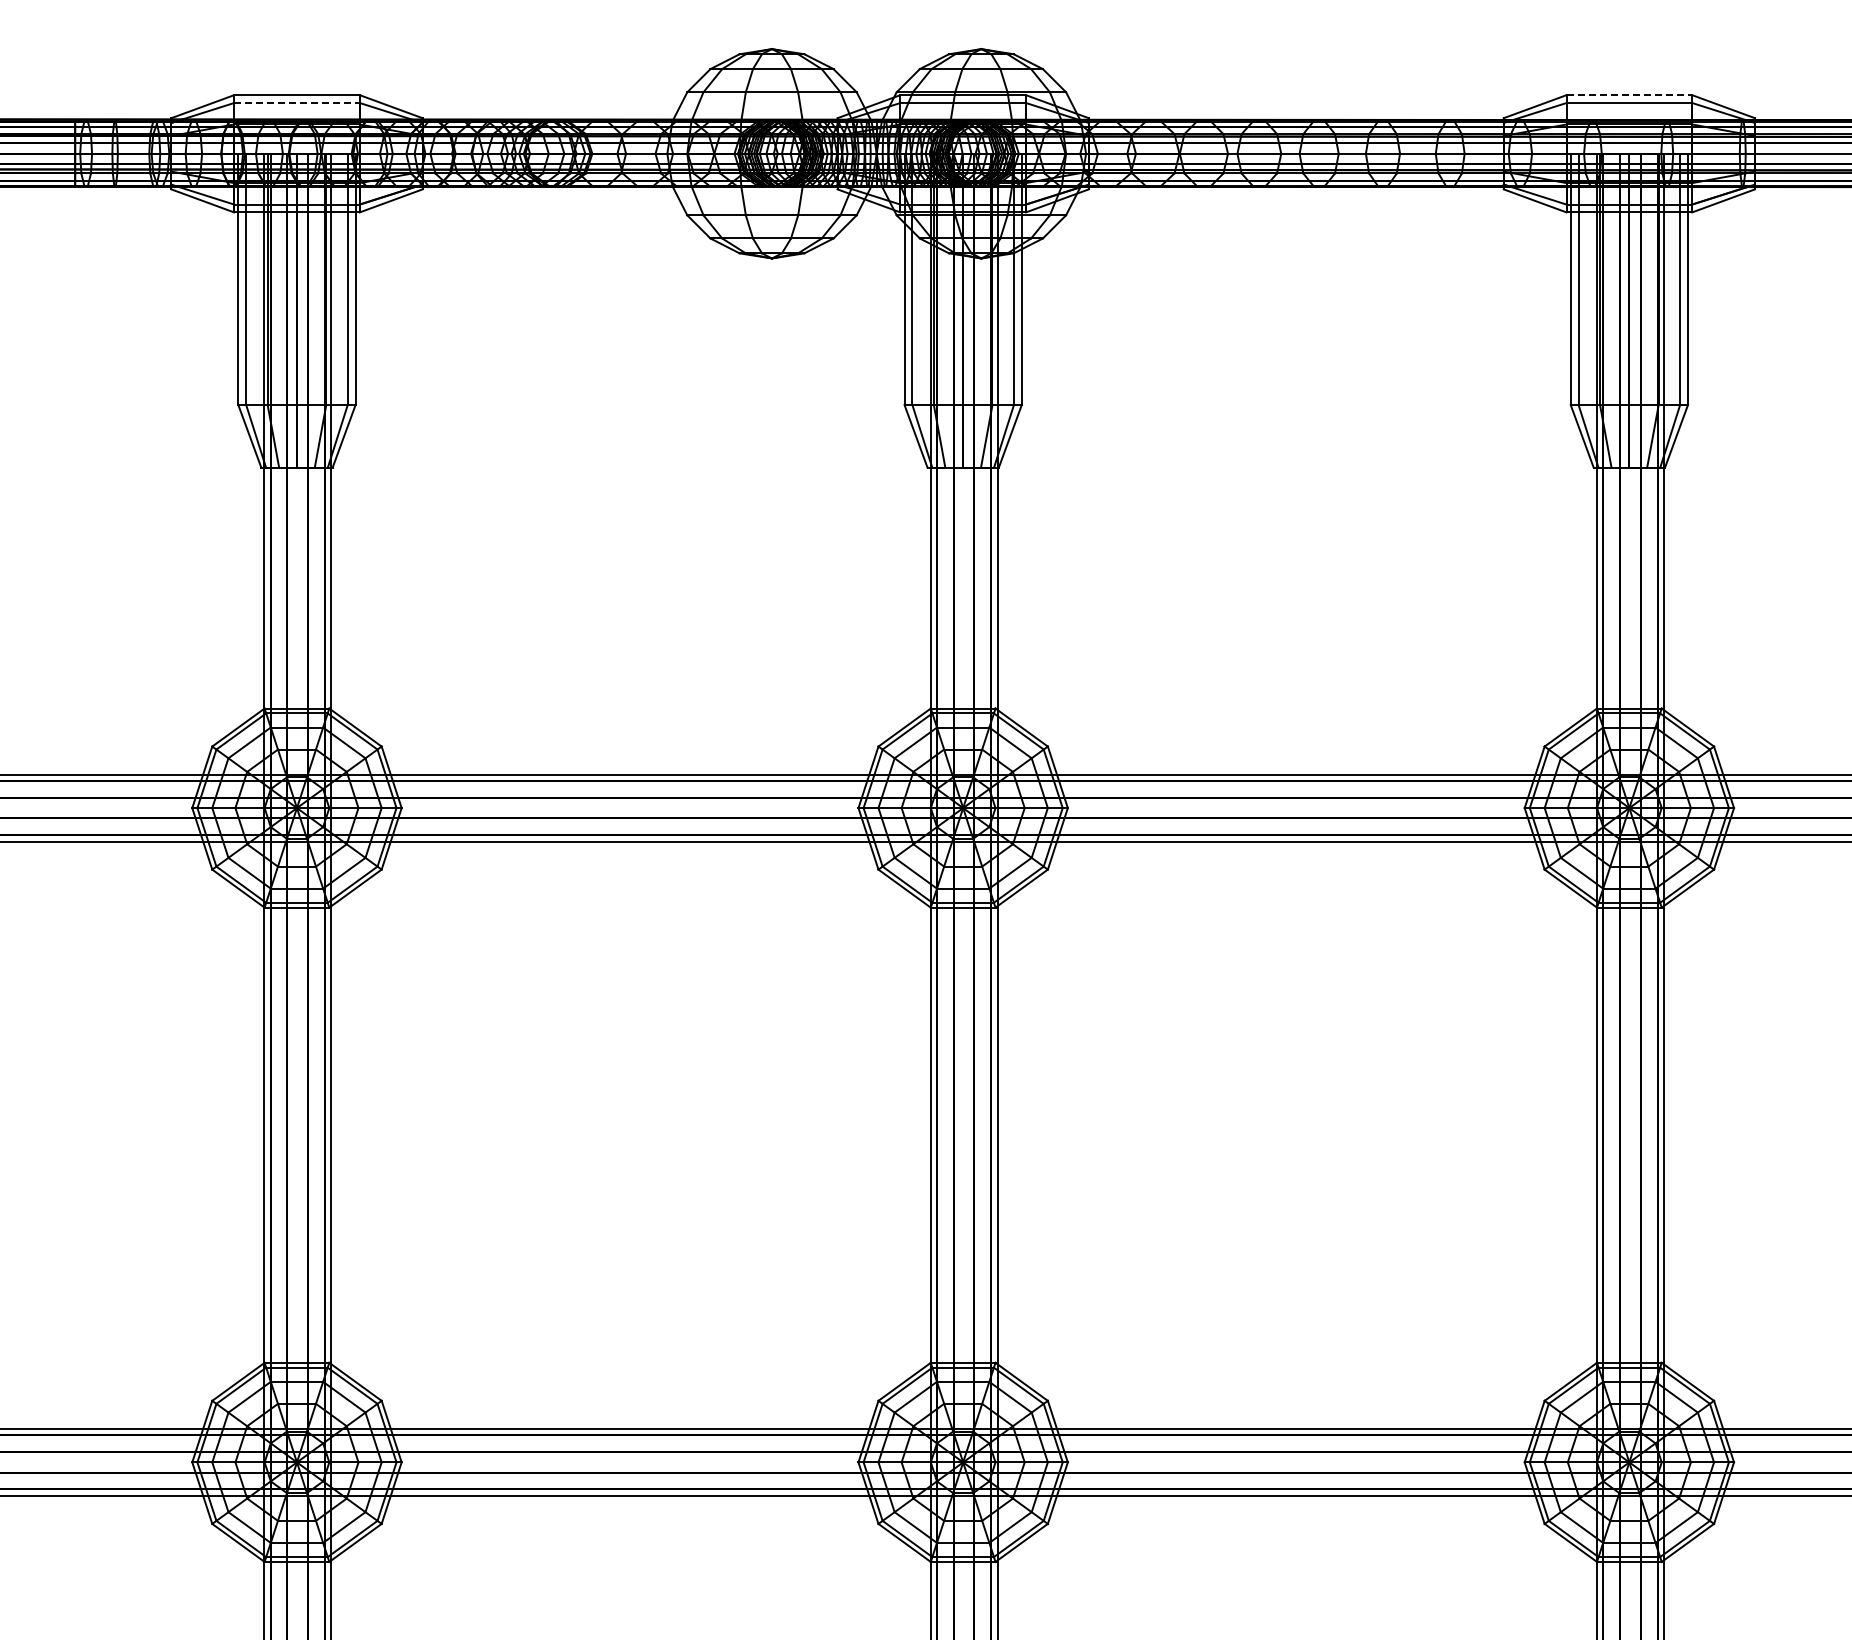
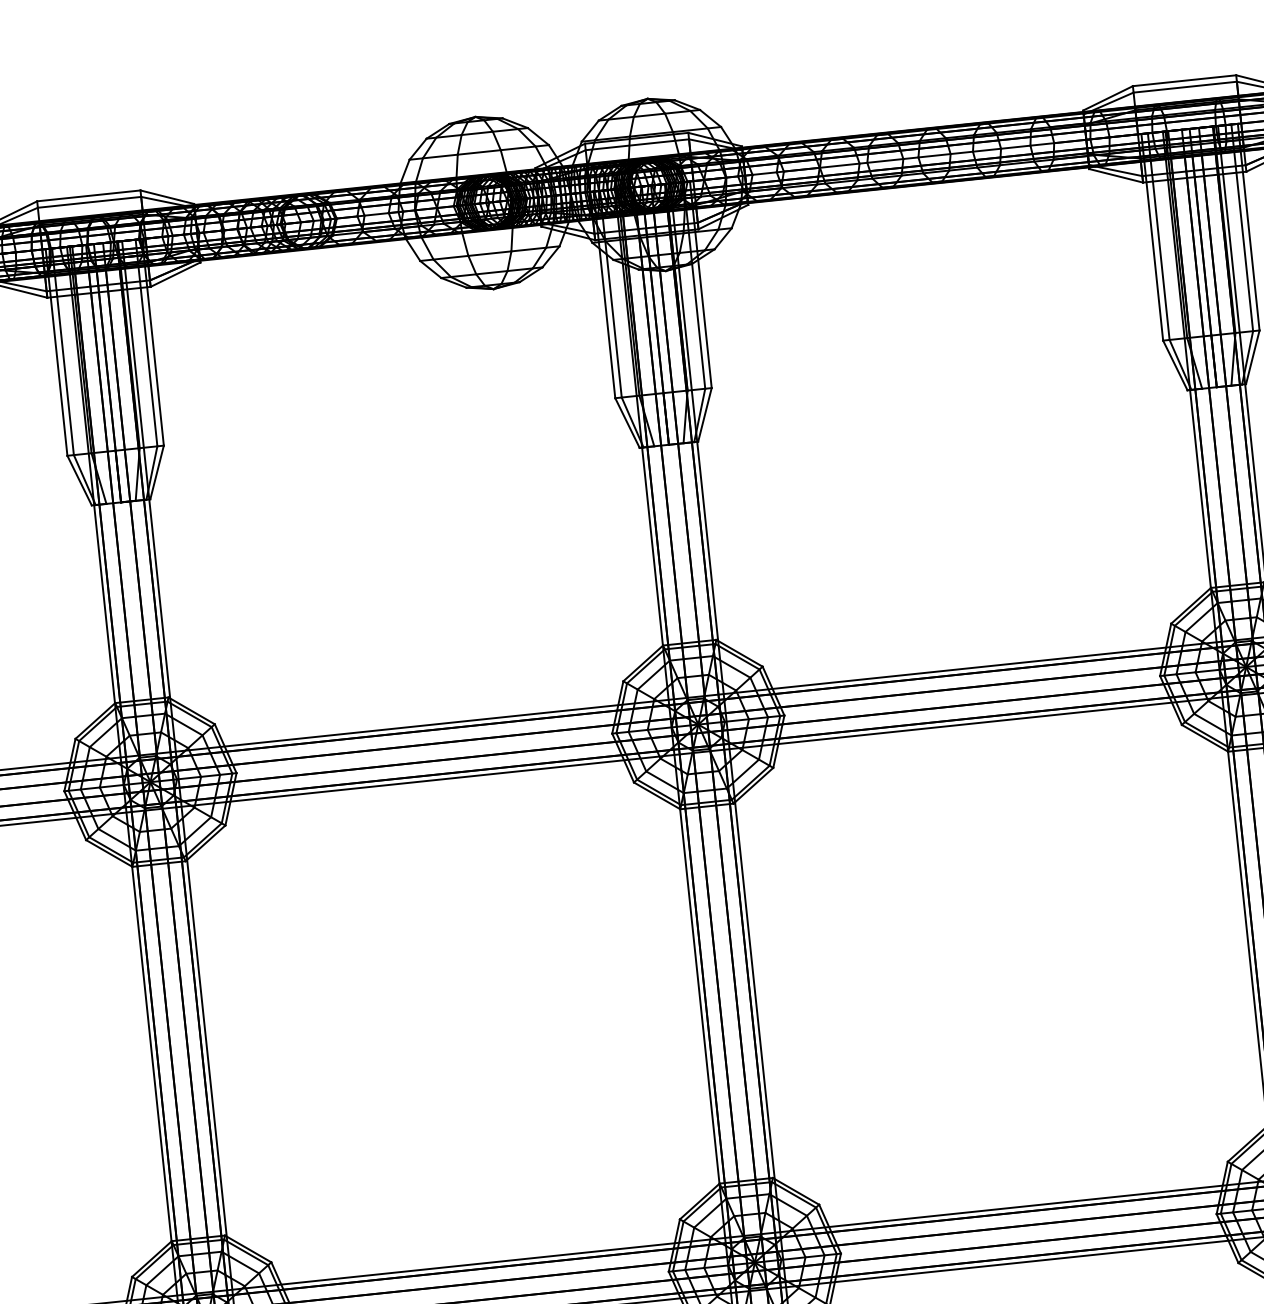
line: (1629, 95) -> (1184, 80), dashed -> solid
line: (296, 103) -> (89, 202), dashed -> solid

